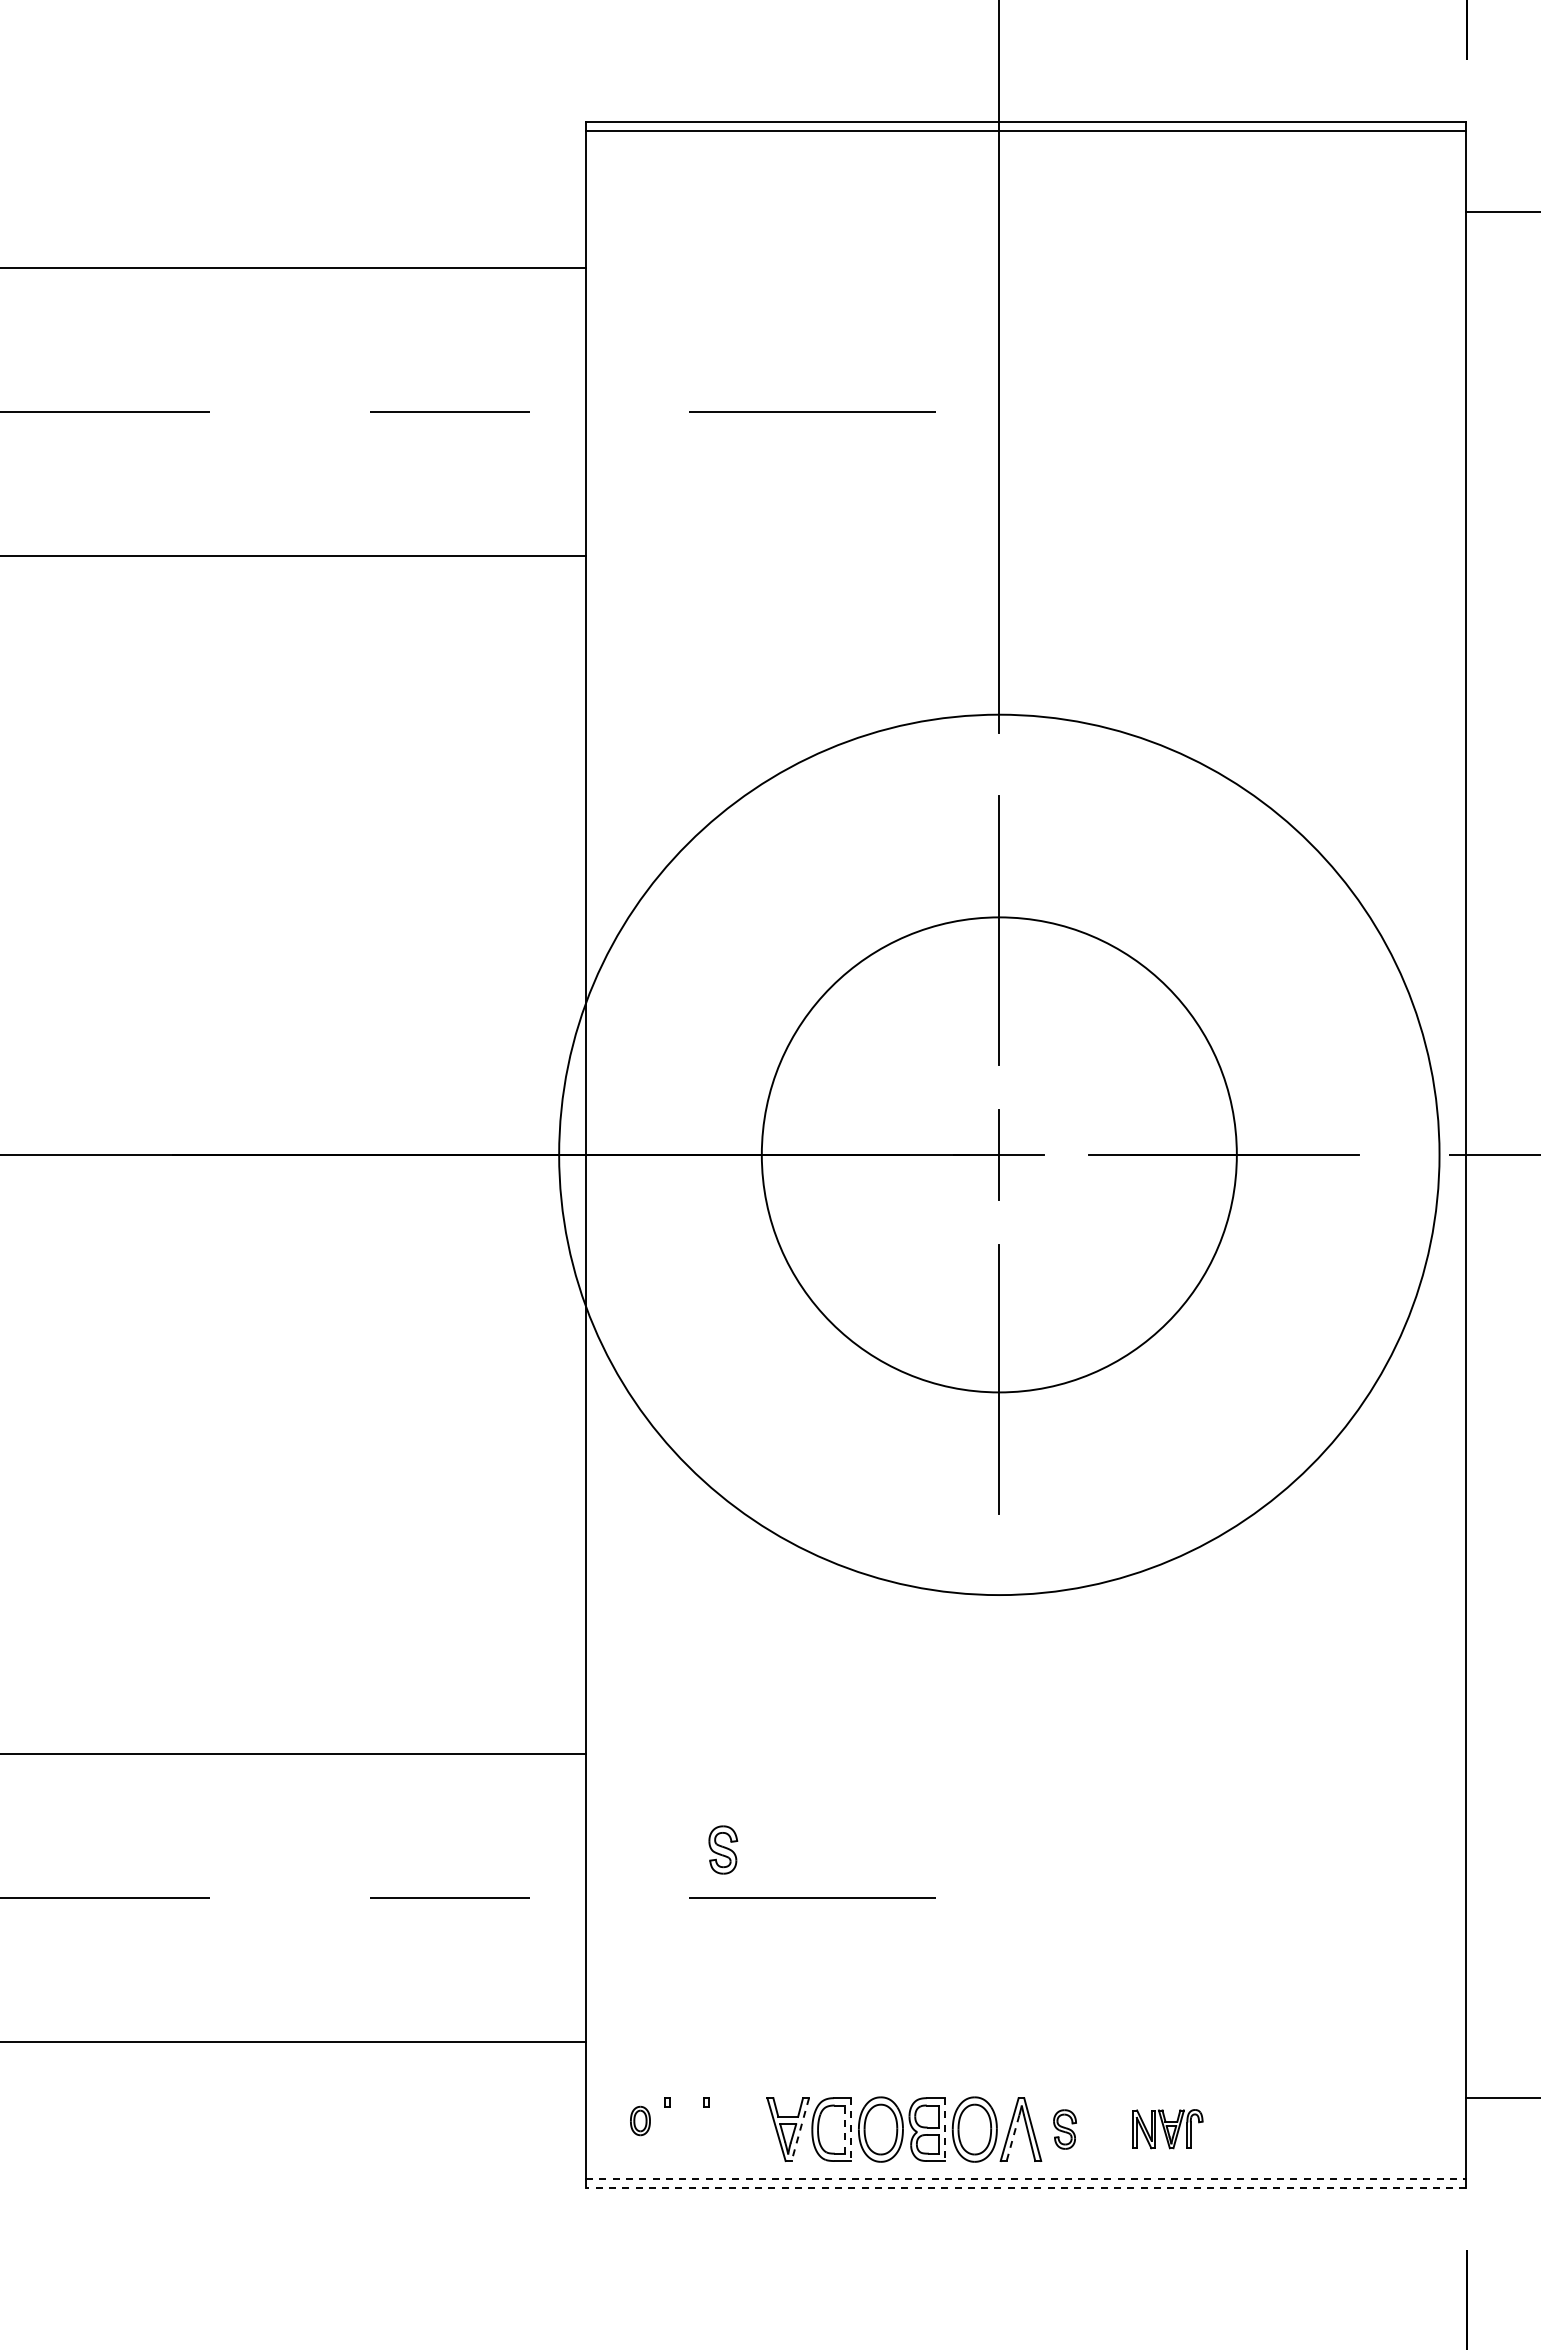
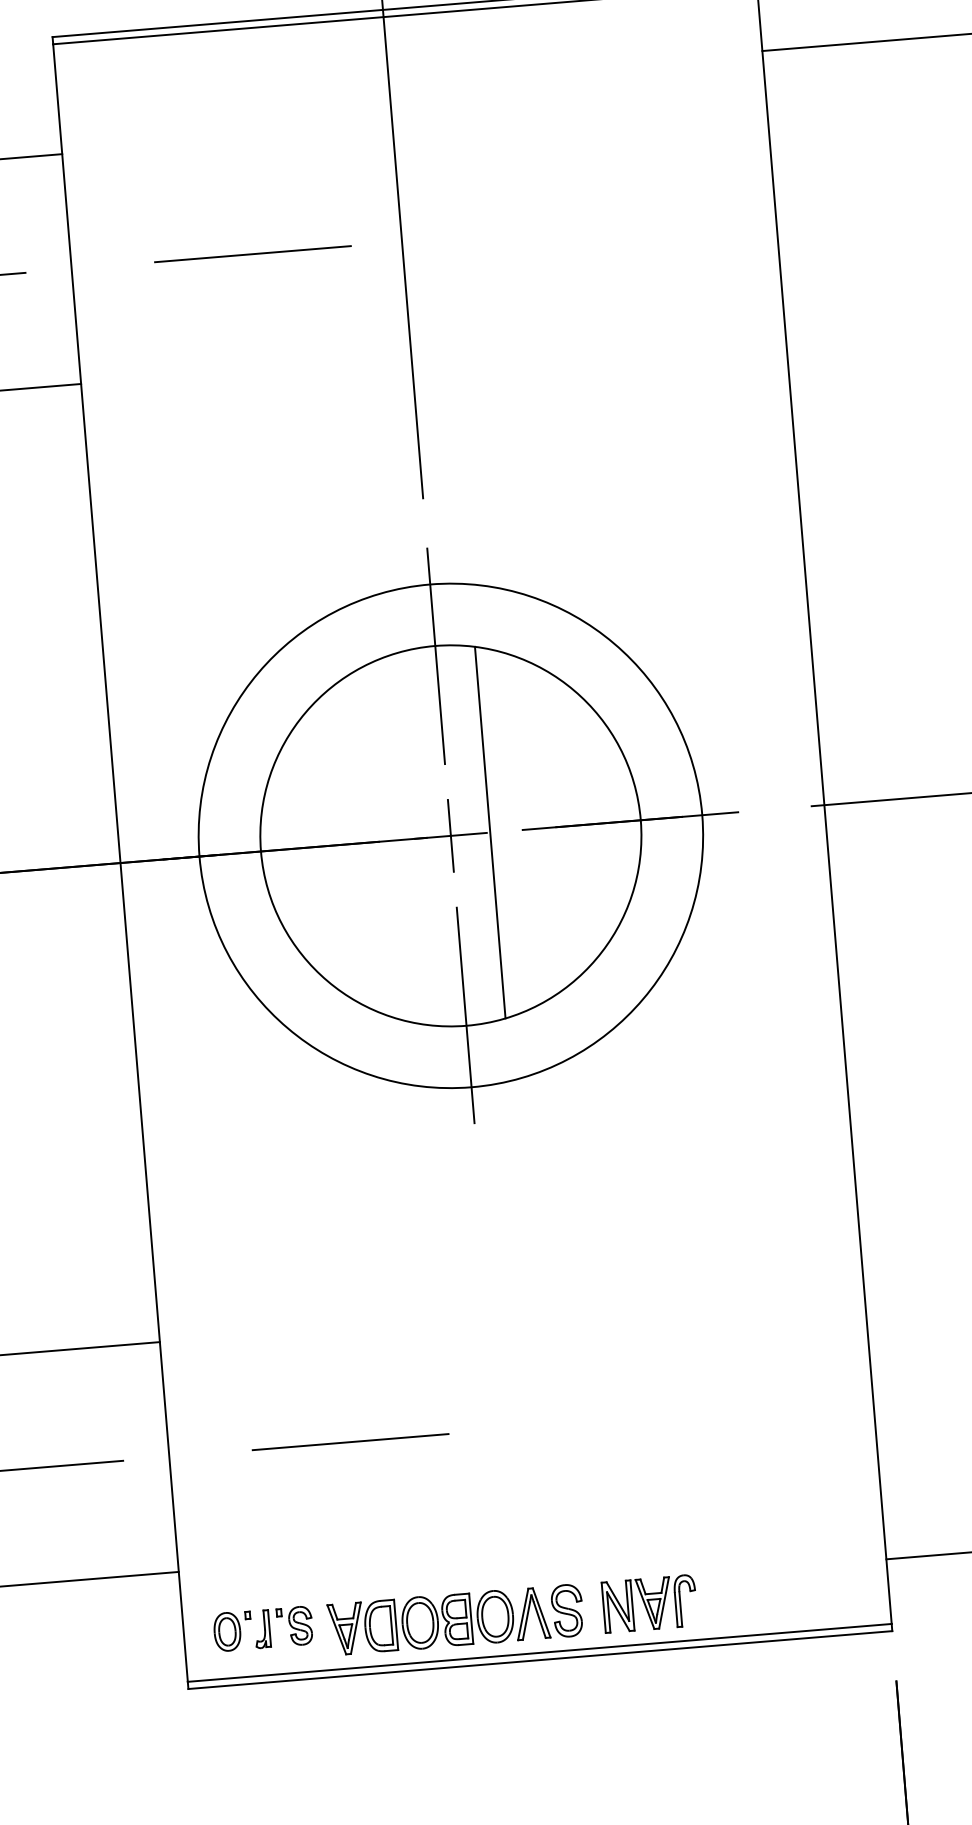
circle: (998, 1154) -> (450, 835), size x0.71
line: (1048, 1154) -> (490, 832), added
part: (723, 1849) -> (301, 1625), moved
part: (640, 2120) -> (227, 1631), size x1.67
part: (683, 2121) -> (261, 1629), added
part: (1167, 2128) -> (649, 1603), size x1.67
line: (800, 2129) -> (355, 1628), dashed -> solid
line: (844, 2129) -> (391, 1625), dashed -> solid
part: (1064, 2129) -> (567, 1610), size x1.67
line: (850, 2130) -> (396, 1625), dashed -> solid
line: (944, 2130) -> (471, 1619), dashed -> solid
line: (1013, 2138) -> (526, 1621), dashed -> solid
line: (1026, 2179) -> (539, 1653), dashed -> solid
line: (1025, 2188) -> (539, 1660), dashed -> solid

